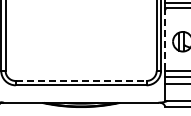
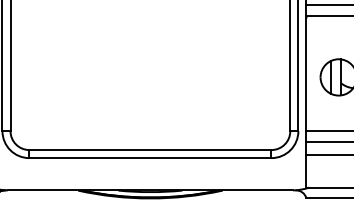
line: (165, 40) -> (306, 75), dashed -> solid
line: (81, 80) -> (151, 149), dashed -> solid

